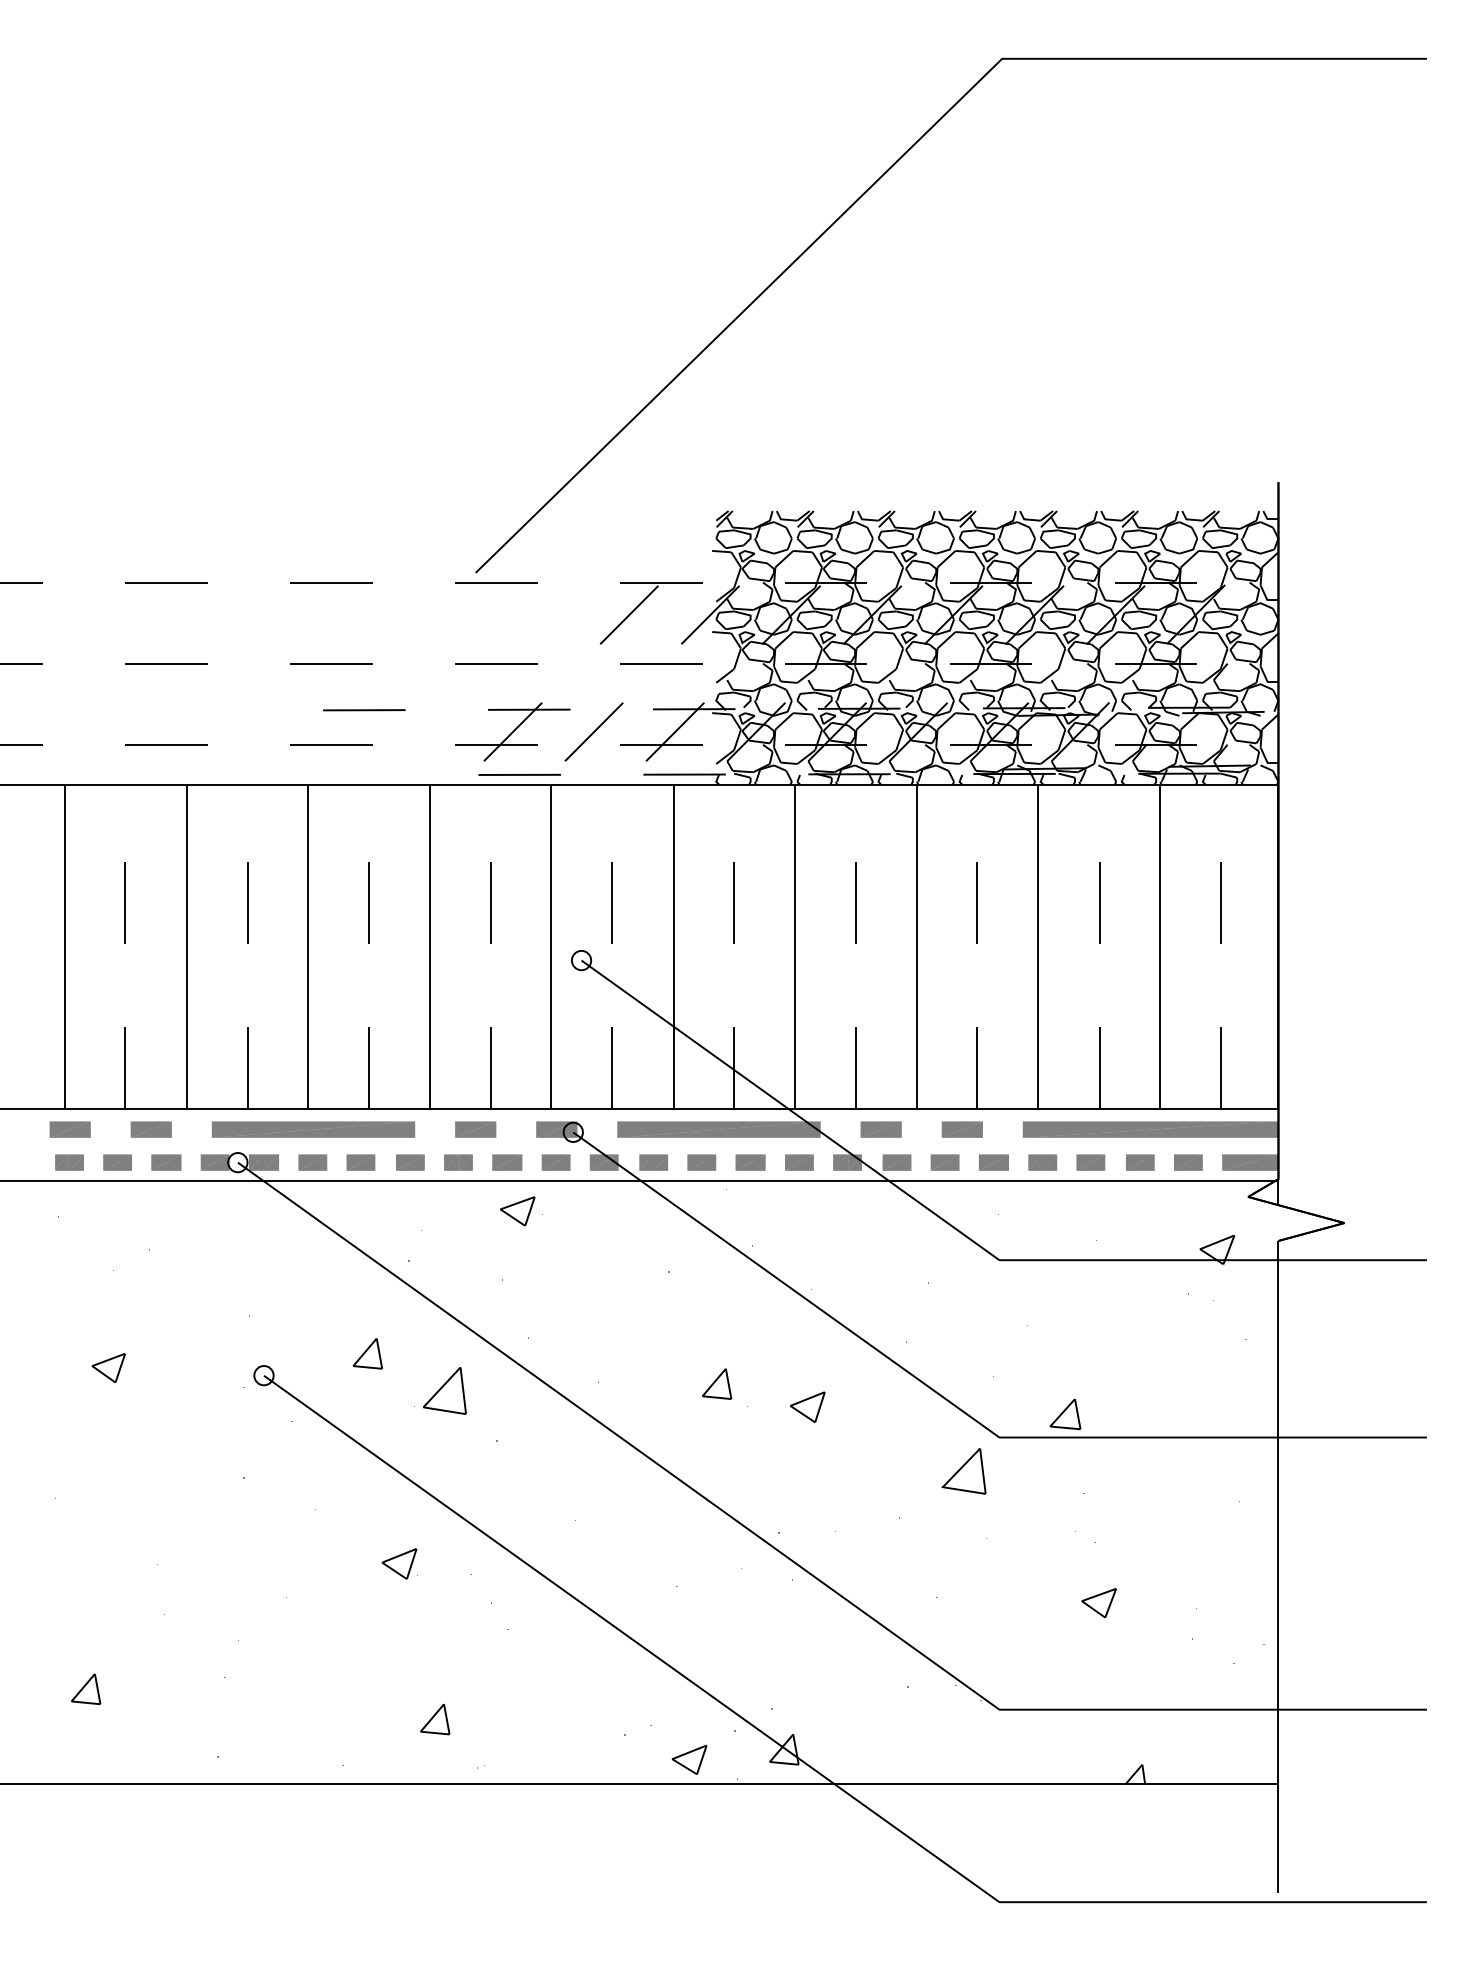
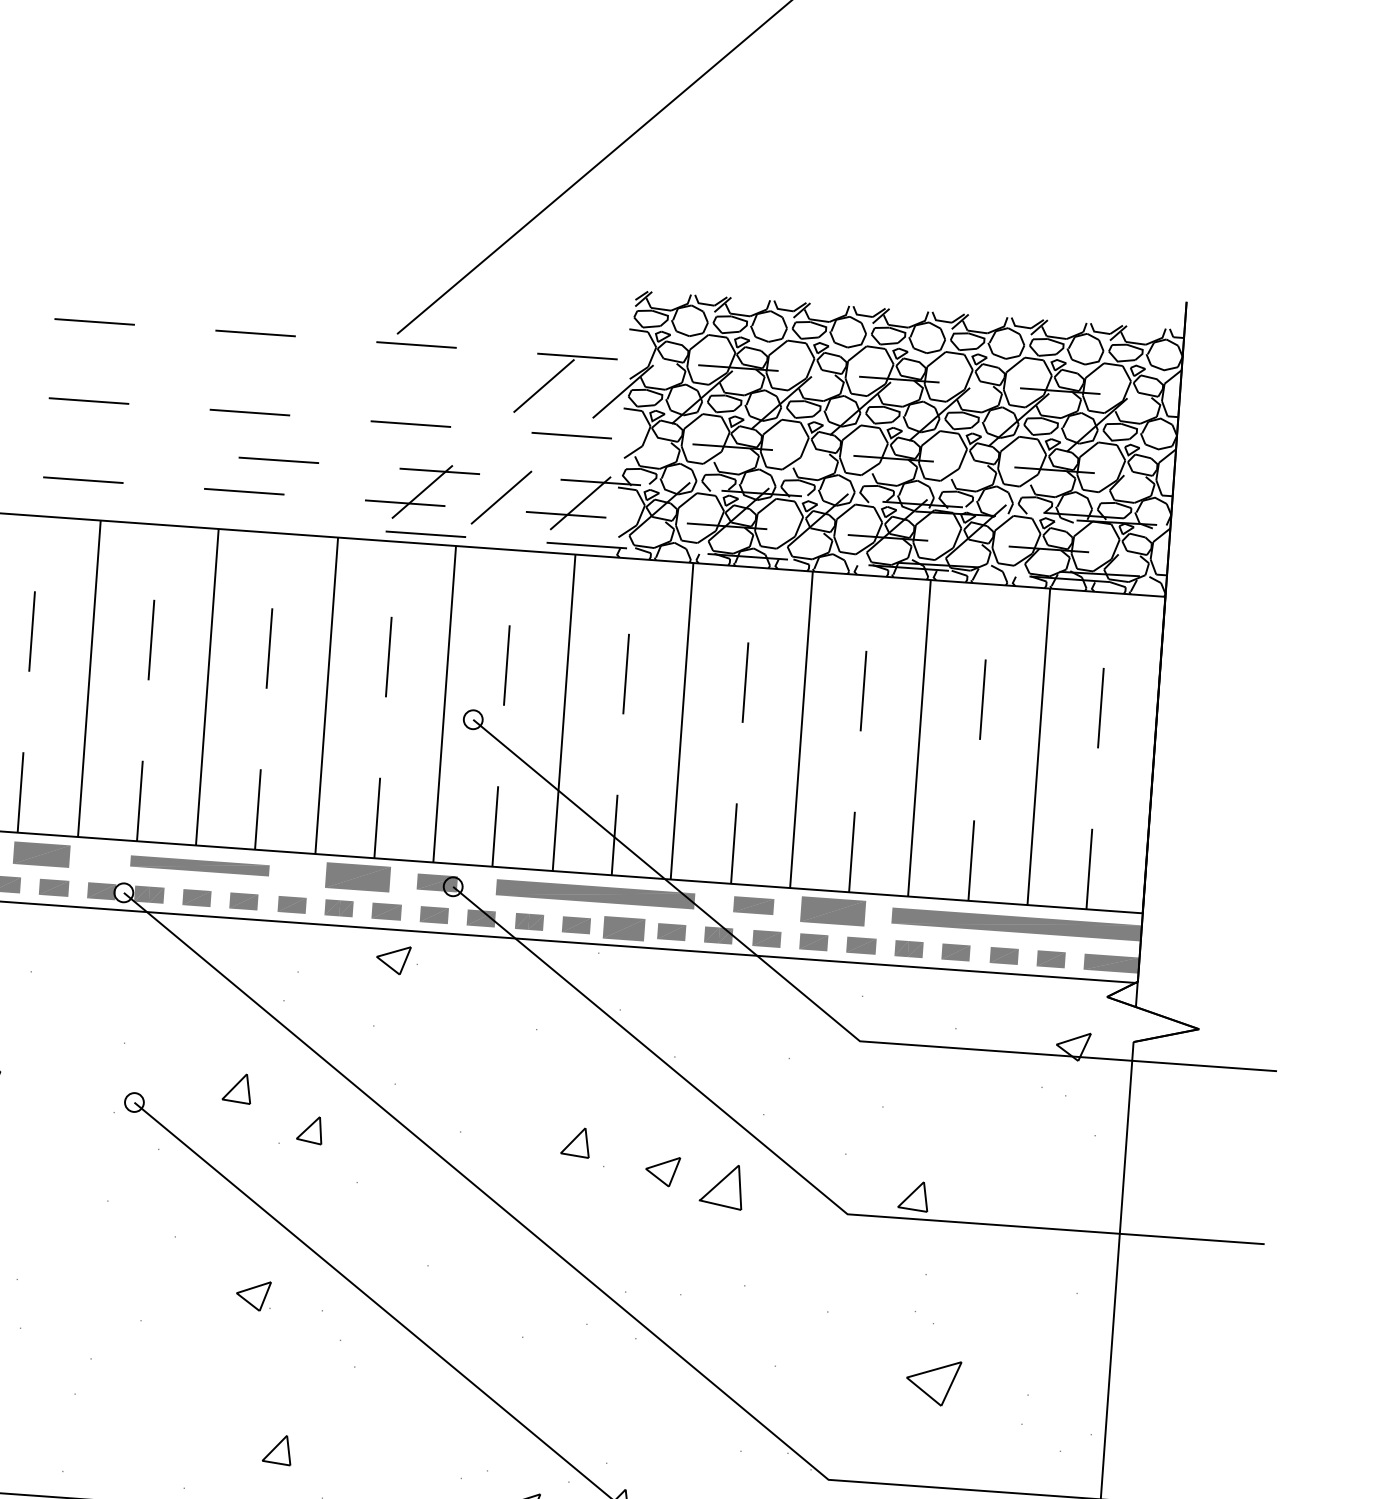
part: (150, 1129) -> (40, 854), size x1.4
part: (313, 1129) -> (199, 865), size x0.7
part: (475, 1129) -> (357, 877), size x1.6
part: (961, 1129) -> (832, 911), size x1.6
part: (750, 1162) -> (623, 928), size x1.4
part: (444, 1390) -> (309, 1129), size x0.6
part: (963, 1471) -> (721, 1186), moved
part: (1098, 1603) -> (932, 1383), size x1.6

